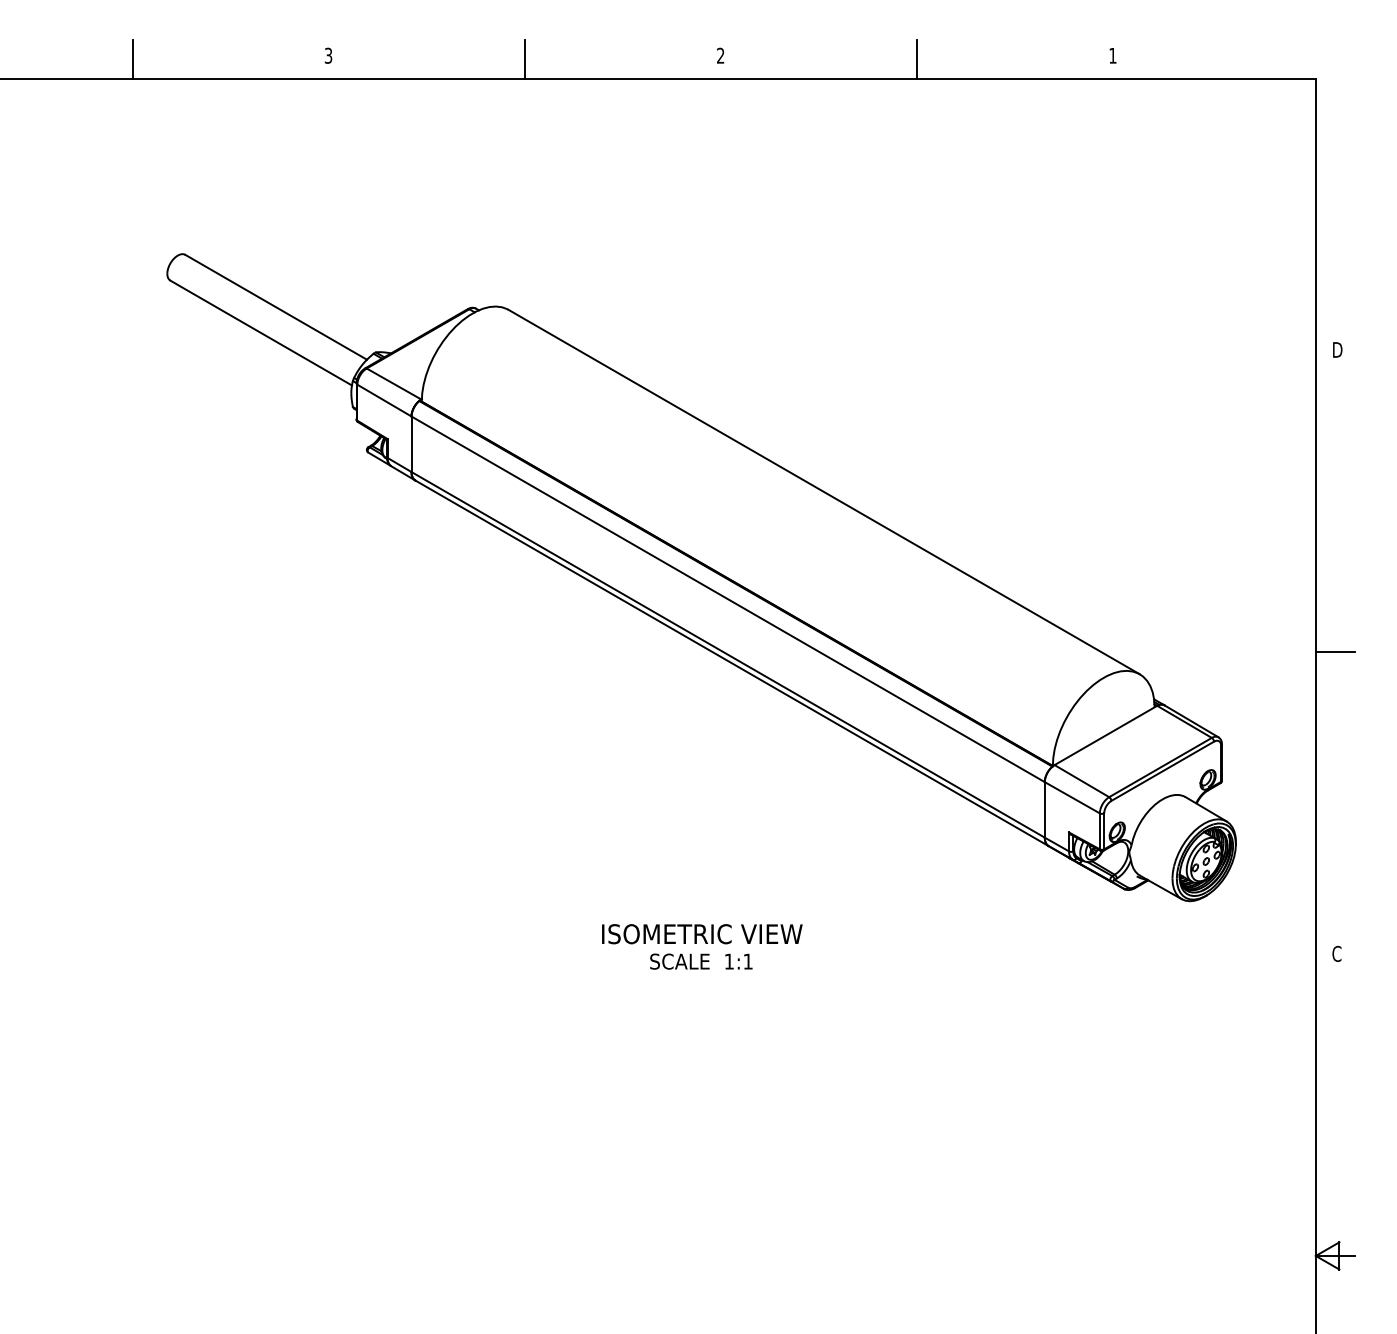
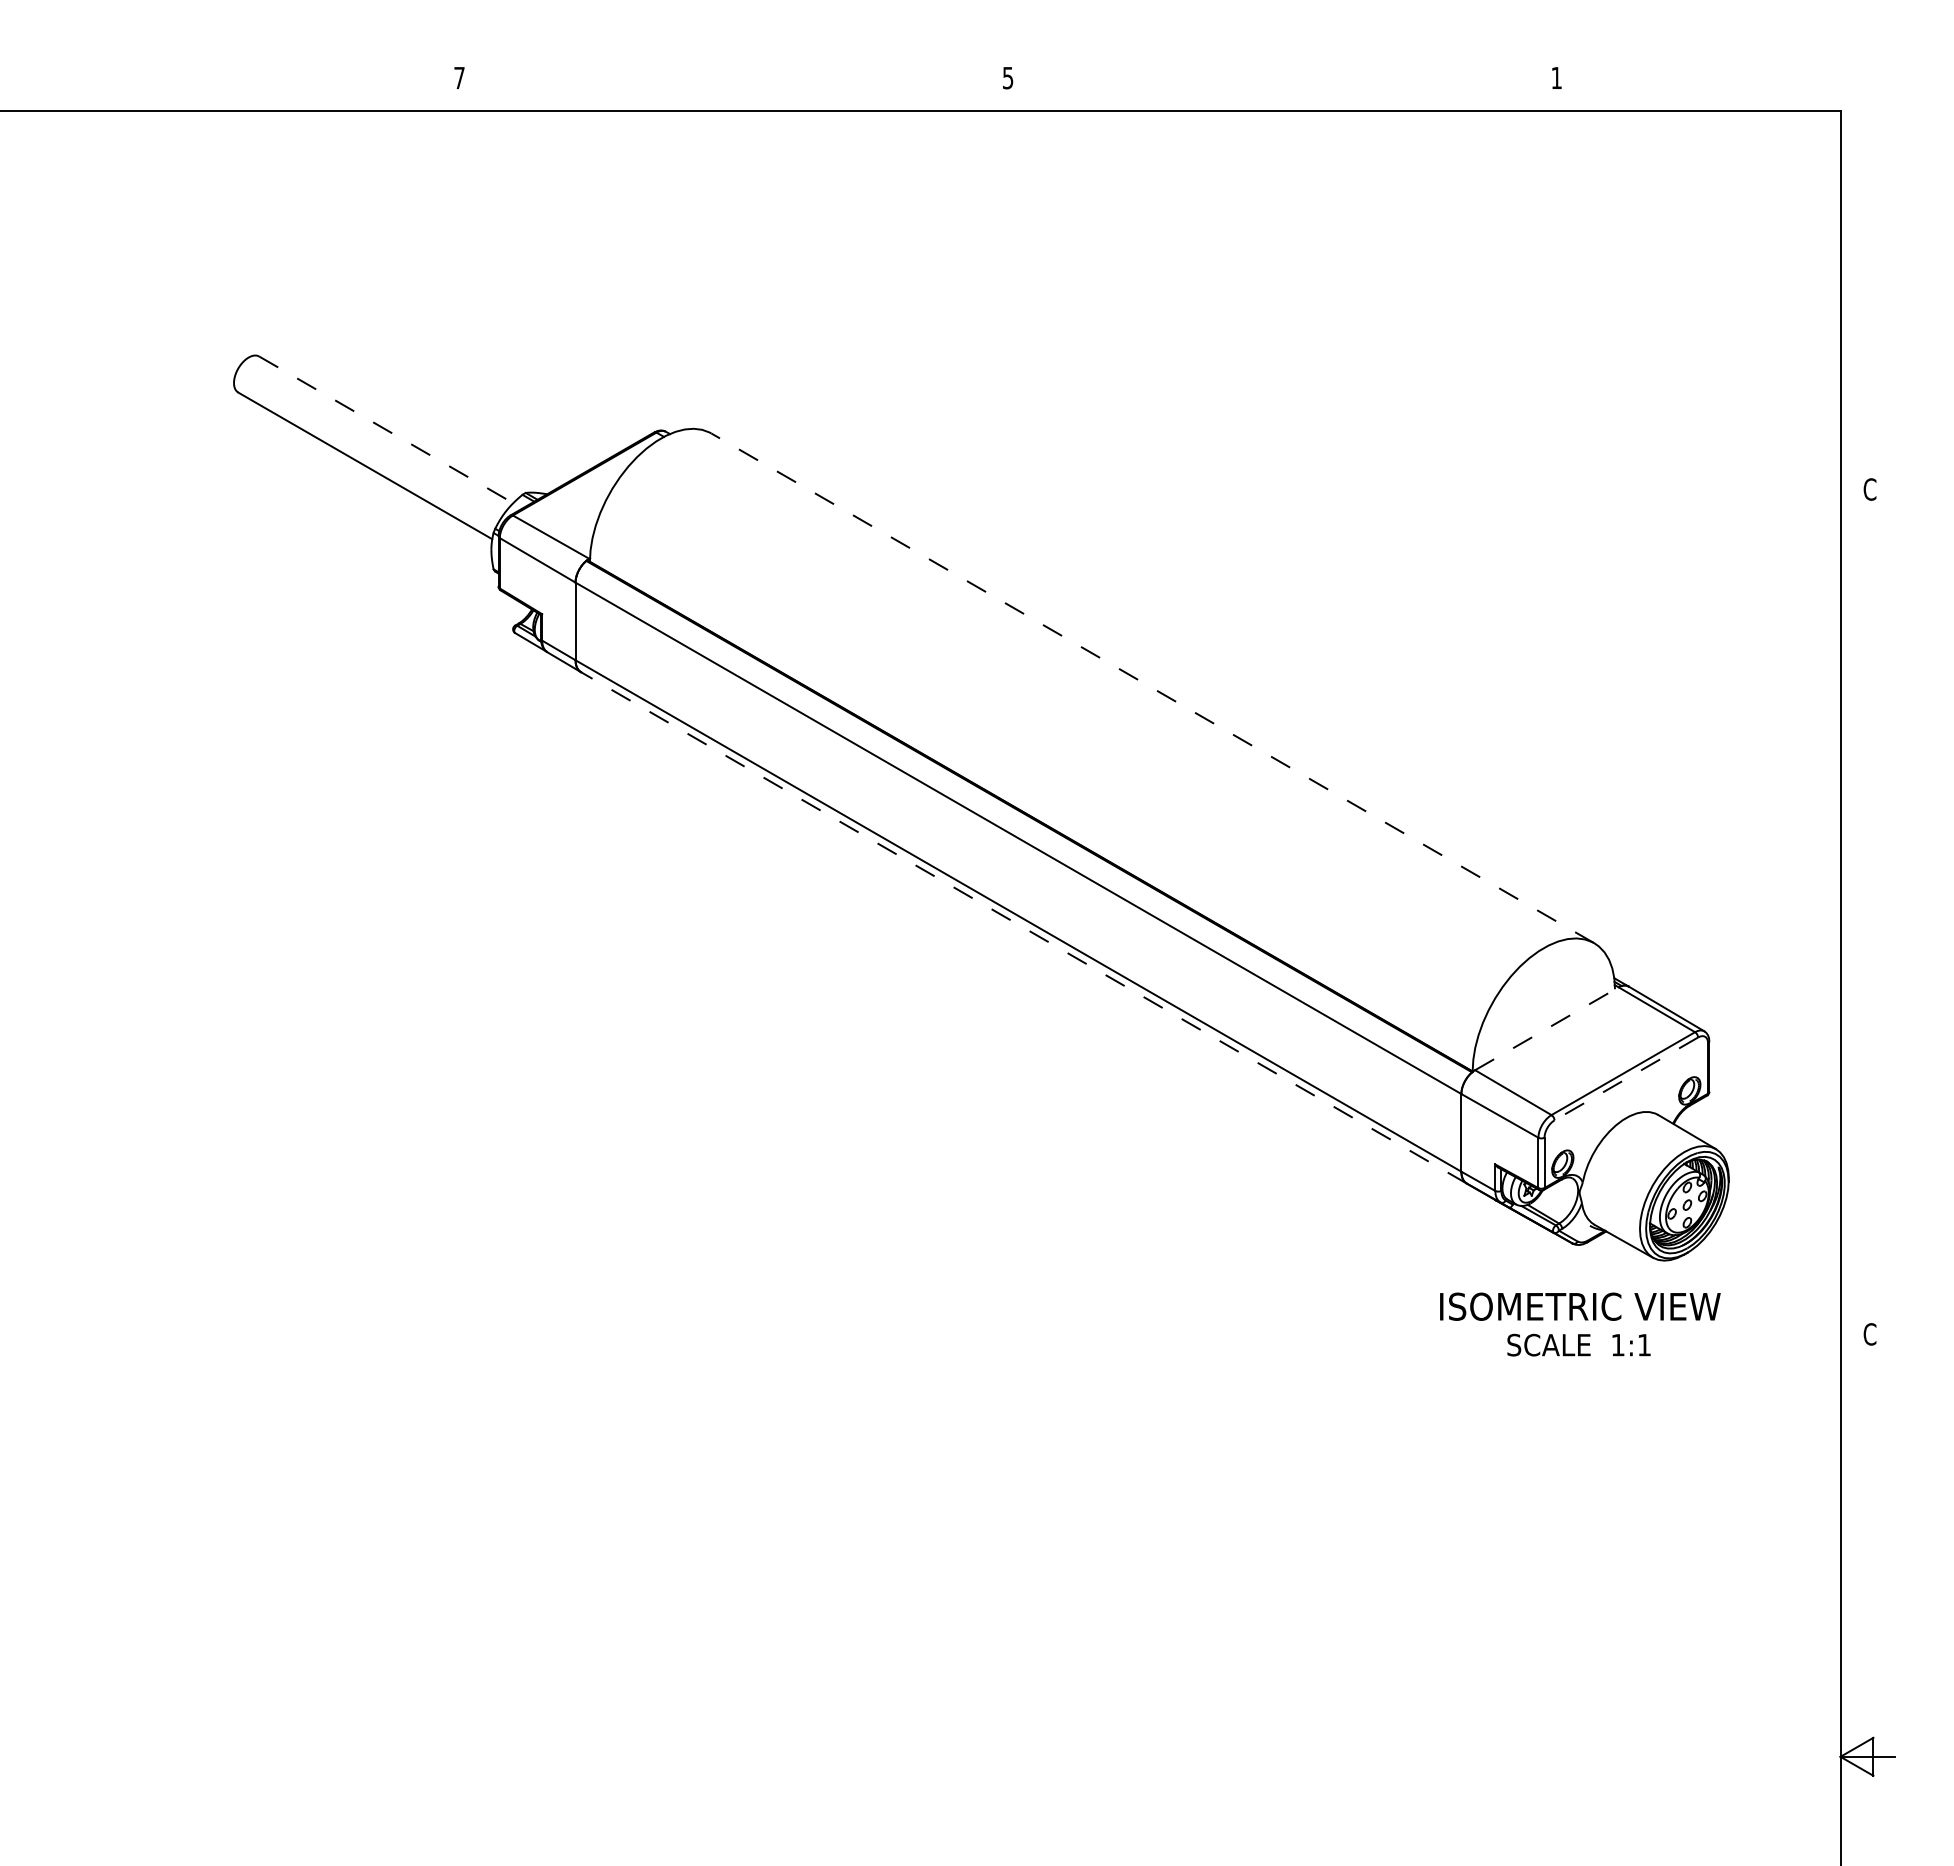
text: (328, 55) -> (459, 77), 3 -> 7
text: (721, 55) -> (1008, 77), 2 -> 5
line: (132, 59) -> (185, 83), removed
line: (524, 59) -> (733, 83), removed
line: (916, 59) -> (1282, 83), removed
line: (276, 307) -> (386, 429), solid -> dashed
text: (1337, 349) -> (1870, 489), D -> C
line: (823, 492) -> (1152, 688), solid -> dashed
line: (1335, 651) -> (1867, 911), removed
line: (731, 663) -> (1023, 927), solid -> dashed
line: (1105, 735) -> (1546, 1028), solid -> dashed
line: (1162, 771) -> (1626, 1078), solid -> dashed
text: (702, 946) -> (1580, 1324), moved

